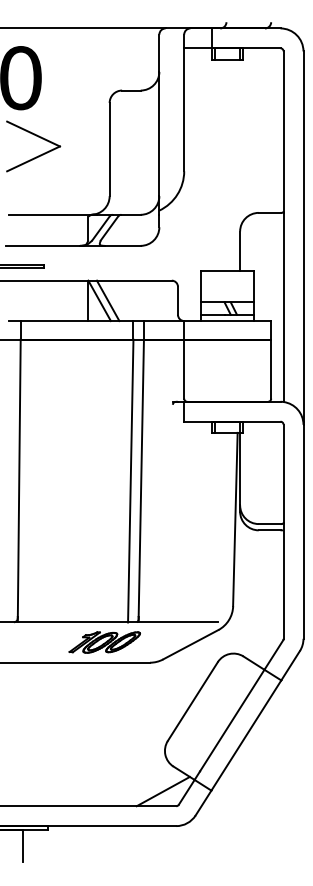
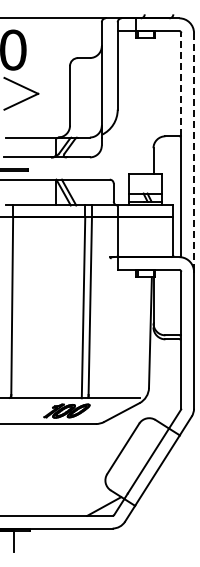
line: (283, 130) -> (181, 83), solid -> dashed
line: (304, 236) -> (194, 151), solid -> dashed

